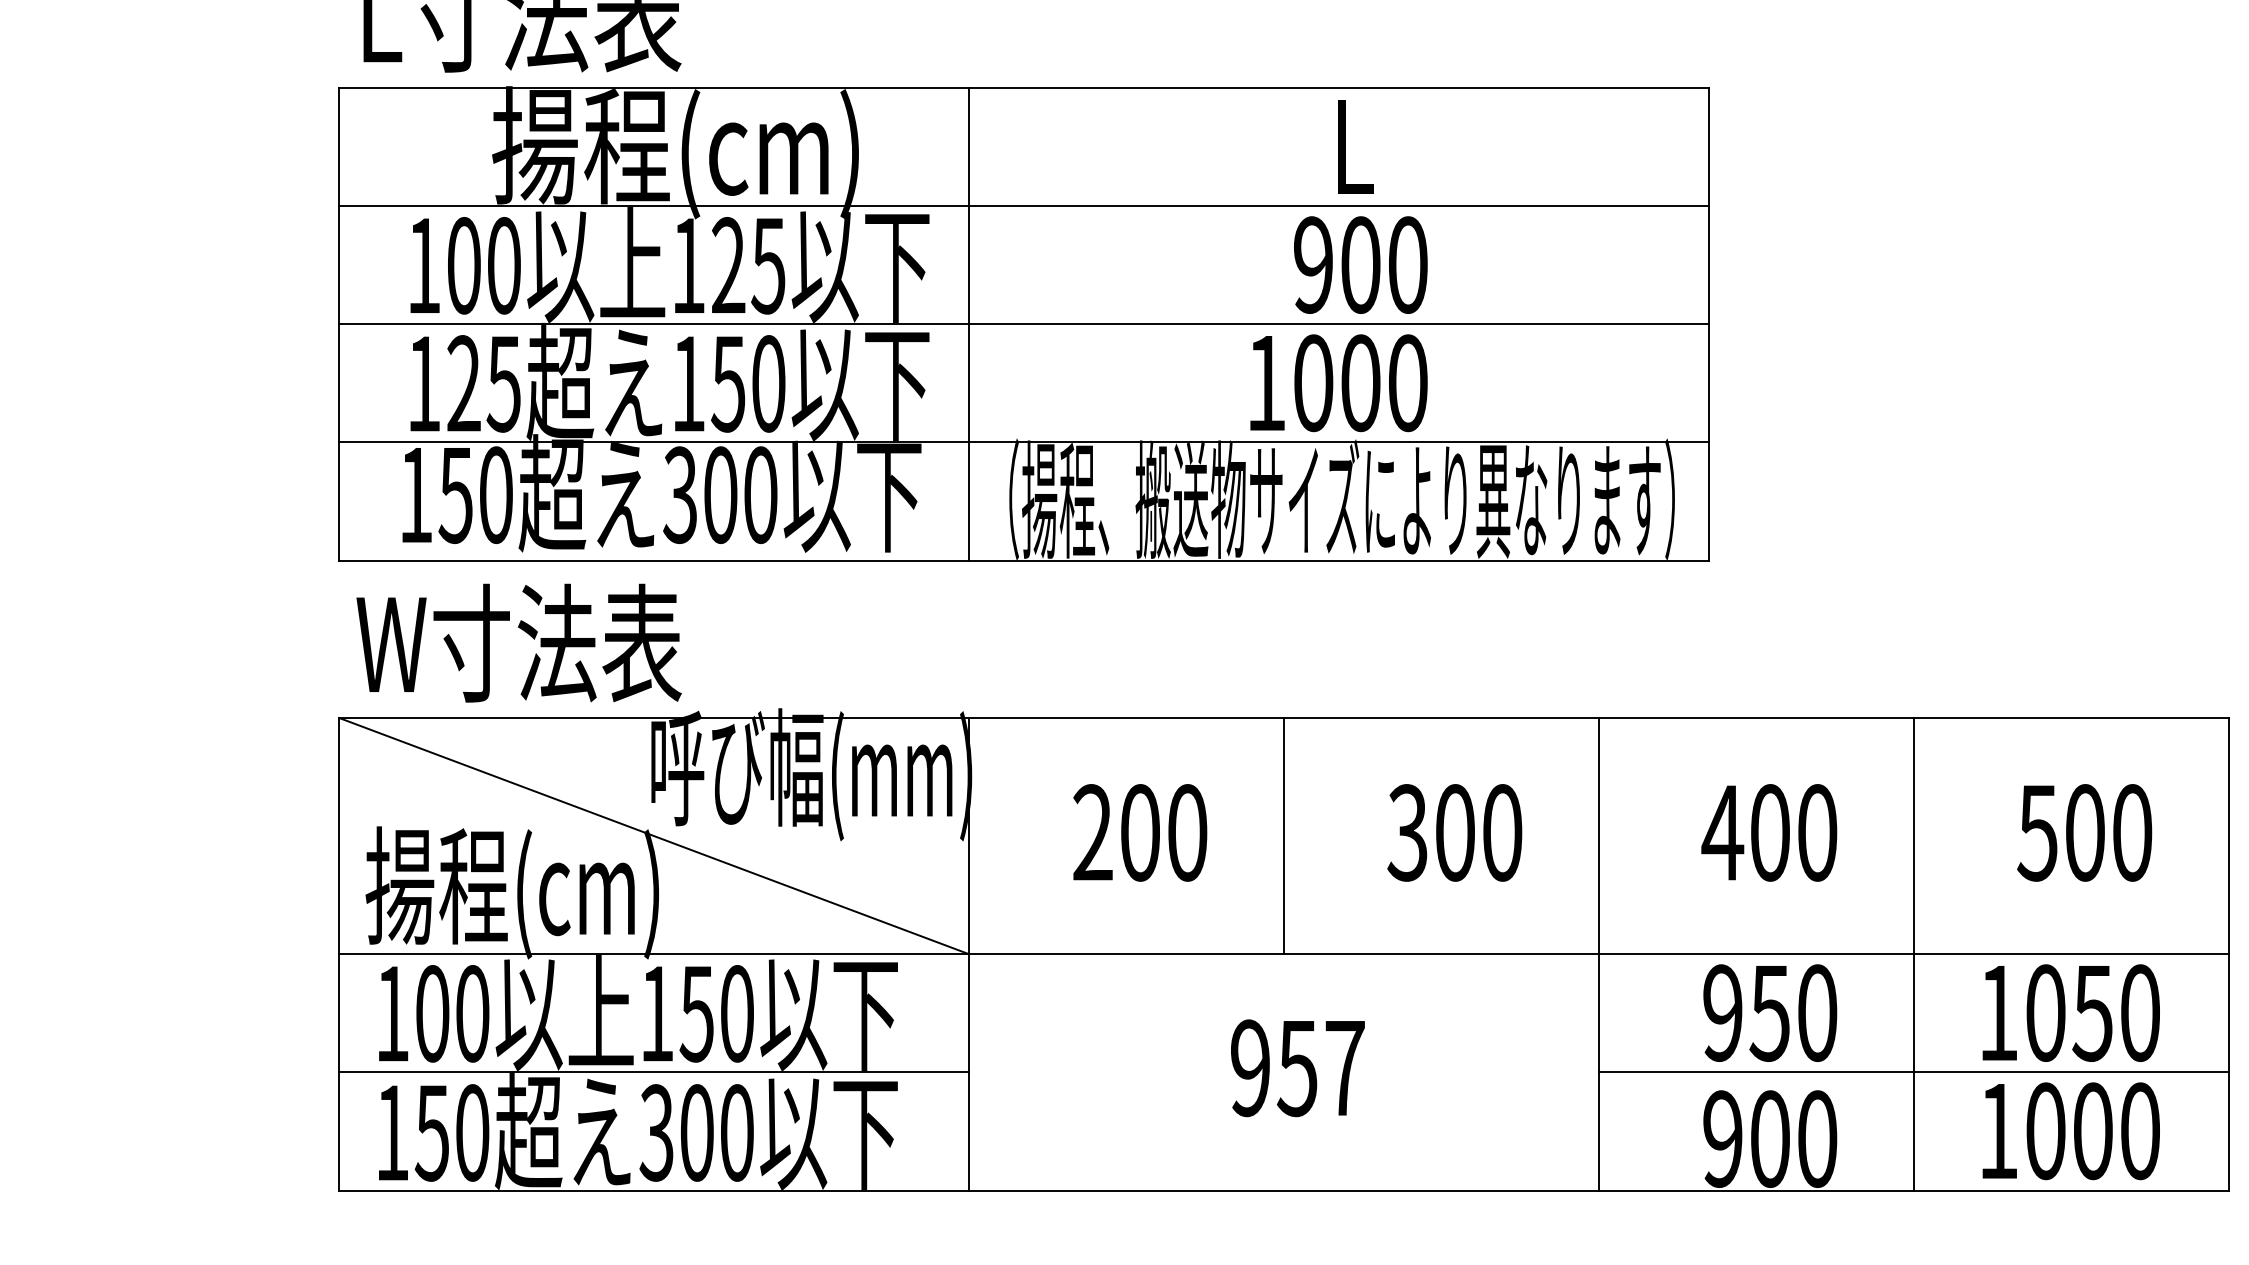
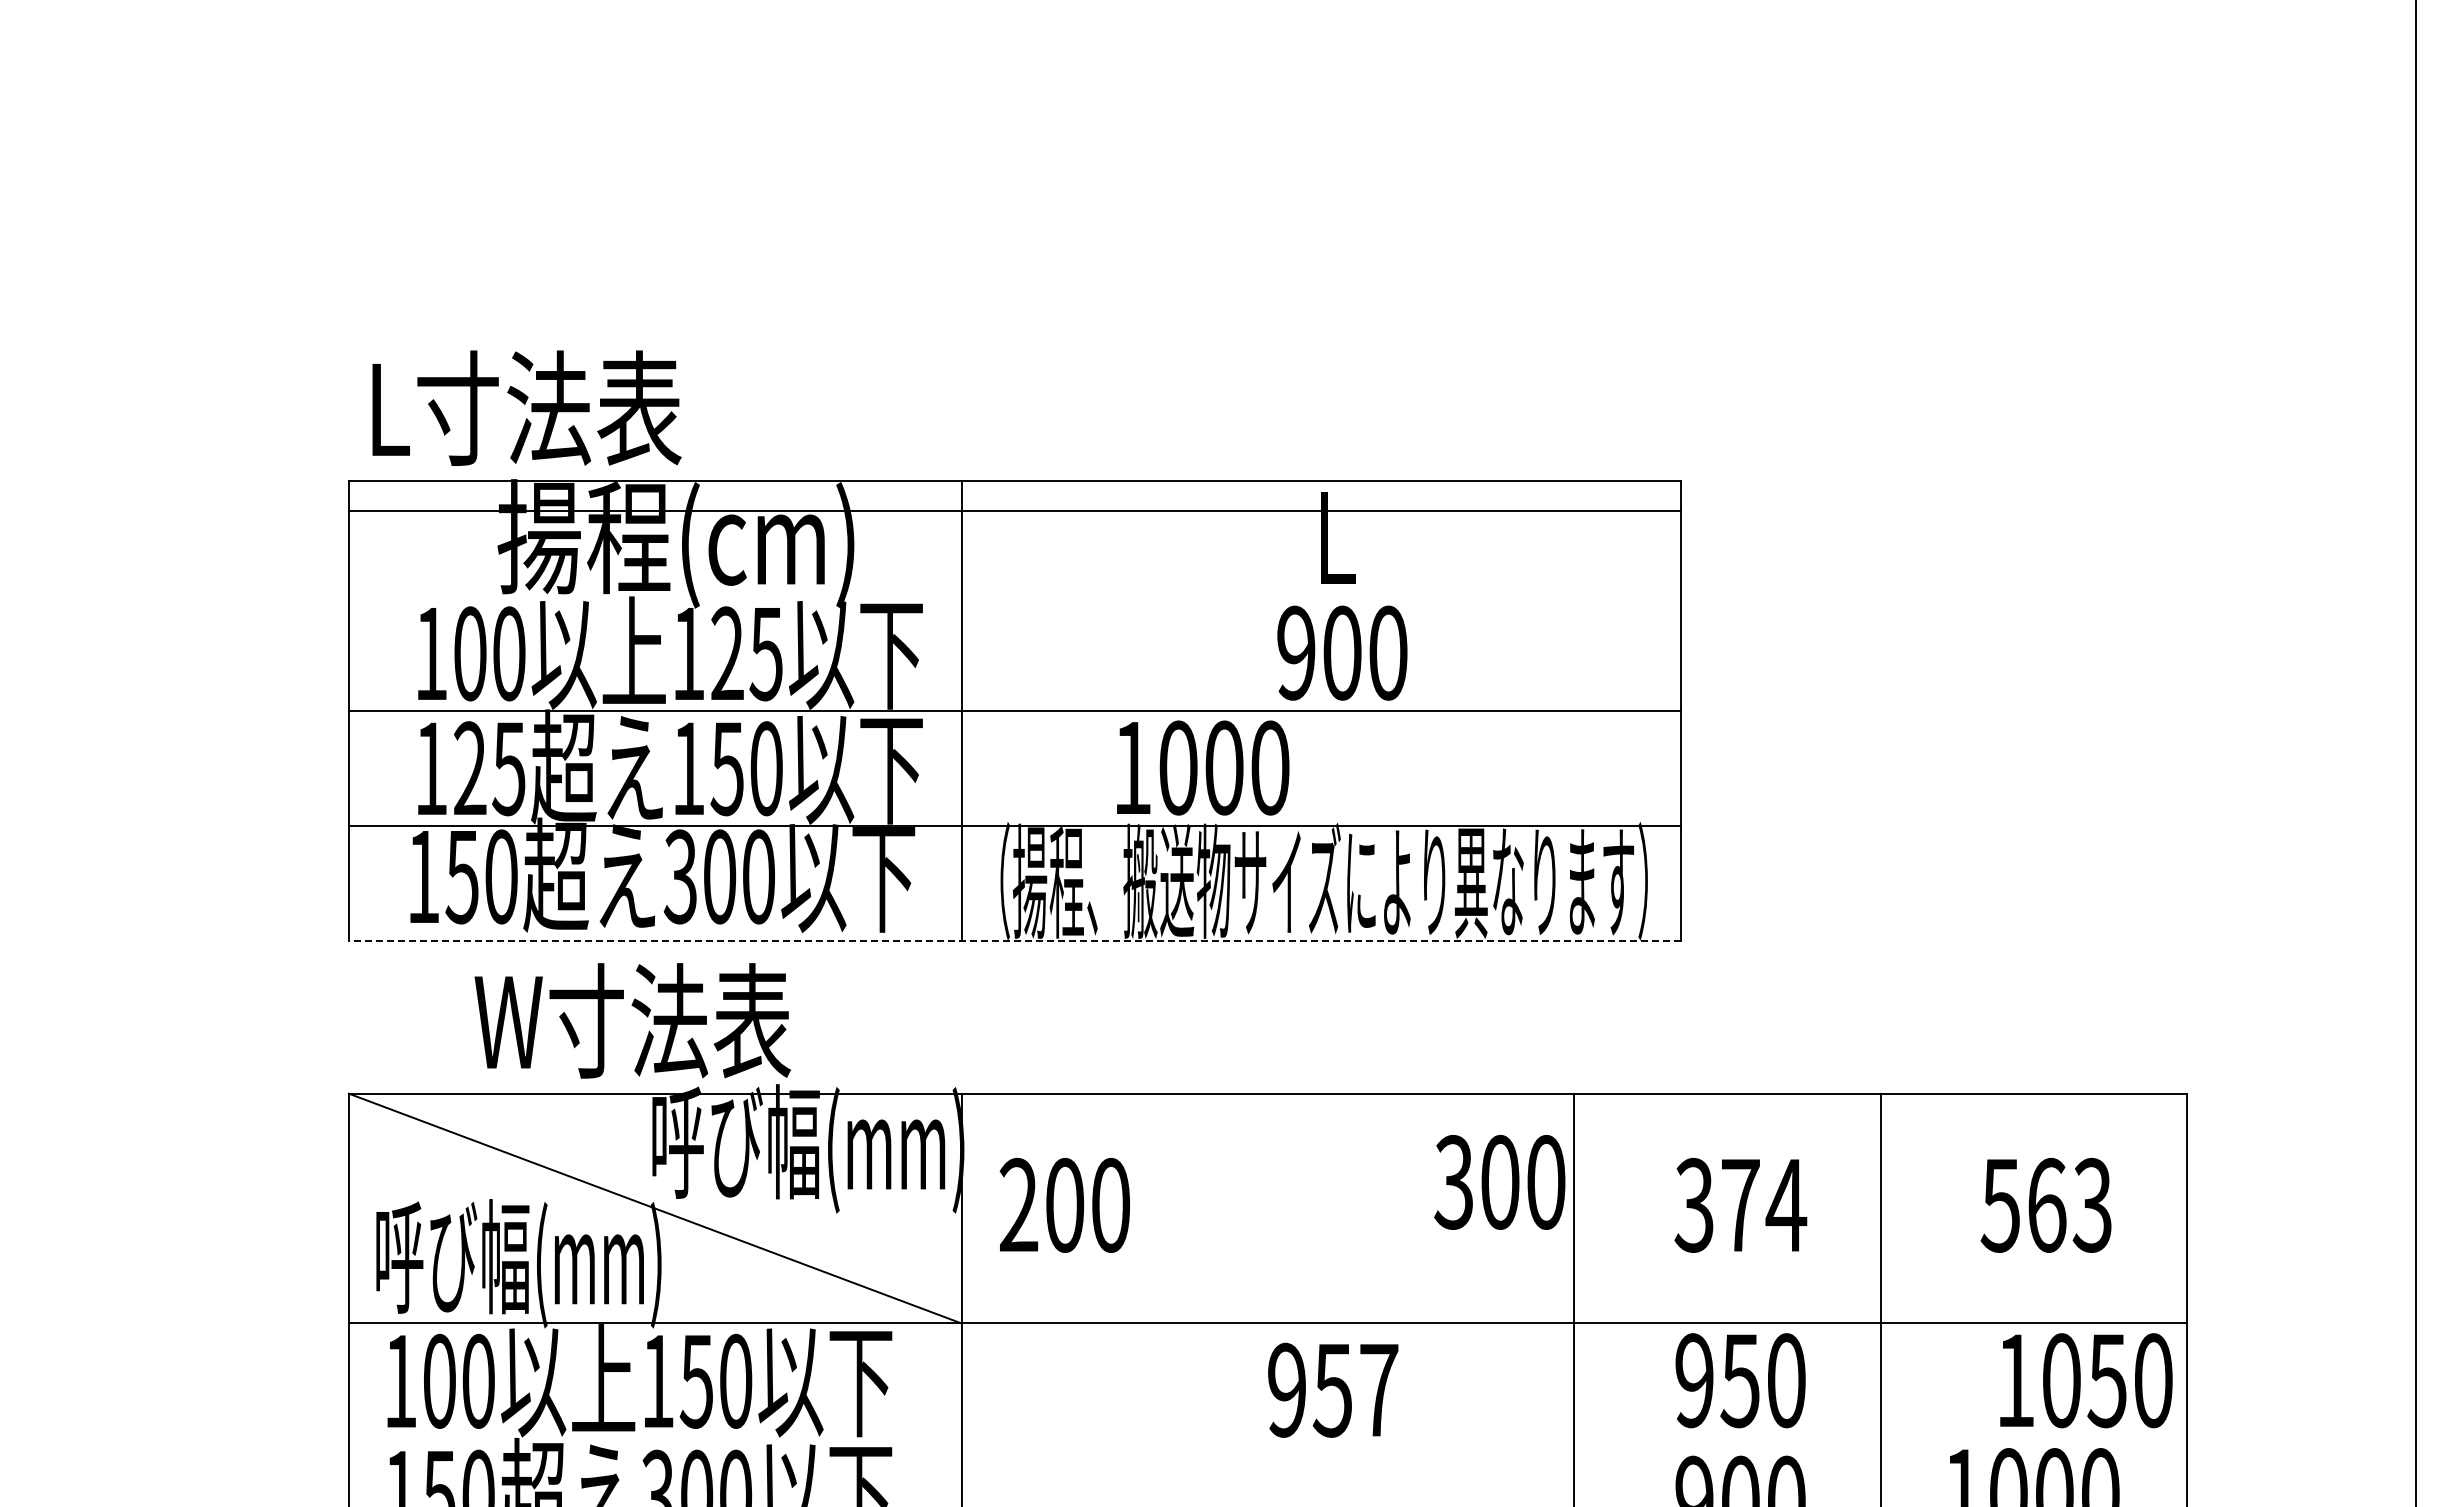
line: (1023, 205) -> (1014, 510), moved
text: (1339, 382) -> (1203, 767), moved
line: (1023, 560) -> (1014, 940), solid -> dashed
text: (518, 642) -> (632, 1020), moved
text: (1770, 831) -> (1740, 1204), 400 -> 374
text: (2108, 831) -> (2069, 1204), 500 -> 563
text: (1139, 832) -> (1064, 1205), moved
text: (1454, 832) -> (1499, 1182), moved
line: (1283, 836) -> (1267, 1208), removed
text: (512, 892) -> (517, 1263), 揚程(cm) -> 呼び幅(mm)
text: (2071, 1012) -> (2086, 1380), moved
text: (1298, 1067) -> (1333, 1389), moved
line: (653, 1072) -> (654, 1438), removed
line: (1914, 1072) -> (1880, 1438), removed

